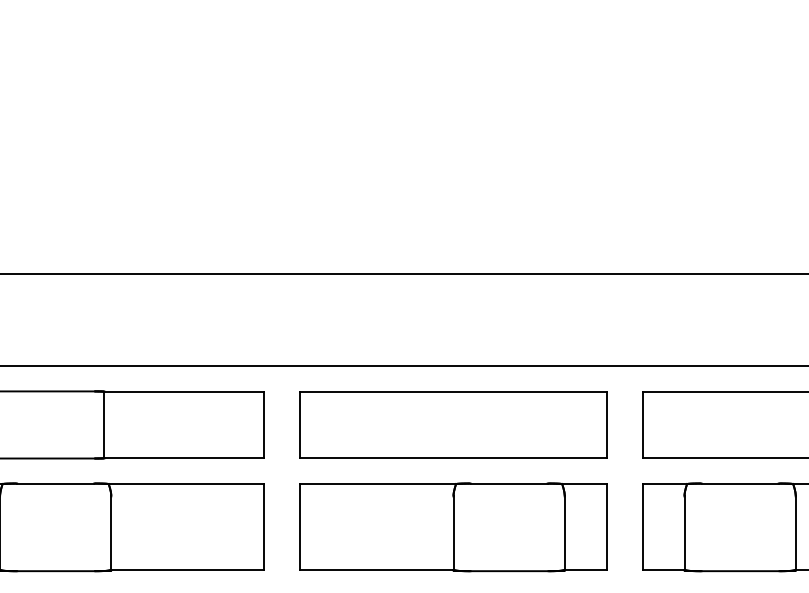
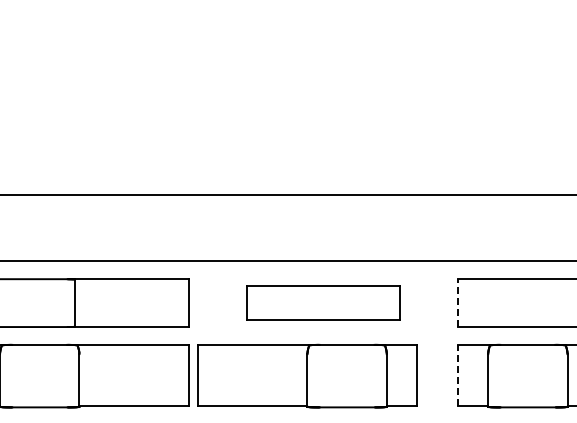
part: (453, 424) -> (323, 302), size x0.7
line: (642, 425) -> (458, 303), solid -> dashed
part: (453, 526) -> (307, 375), moved
line: (642, 526) -> (458, 375), solid -> dashed

